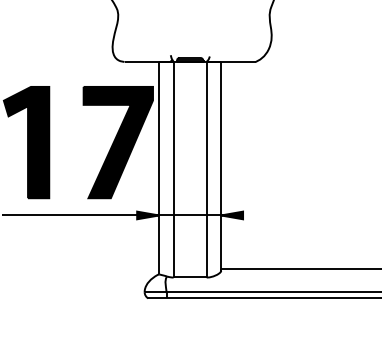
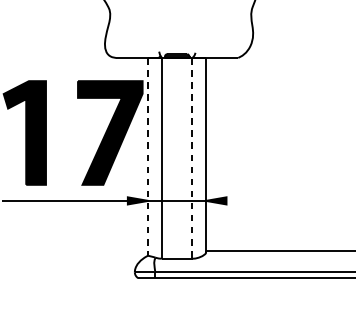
line: (159, 168) -> (148, 157), solid -> dashed
line: (206, 169) -> (192, 158), solid -> dashed

